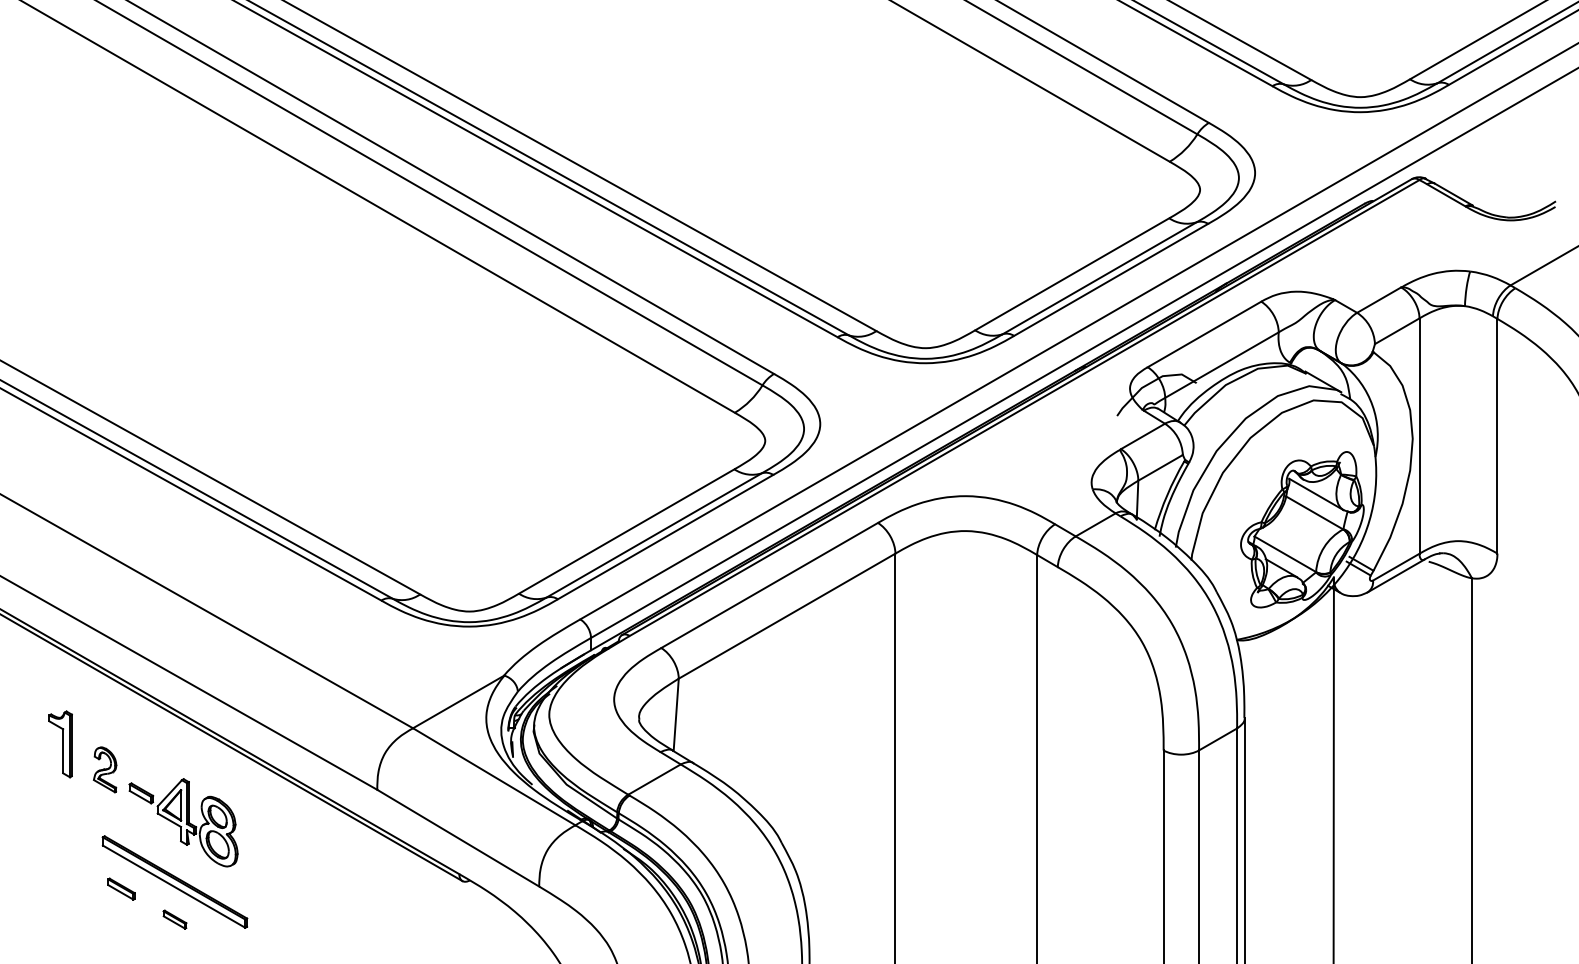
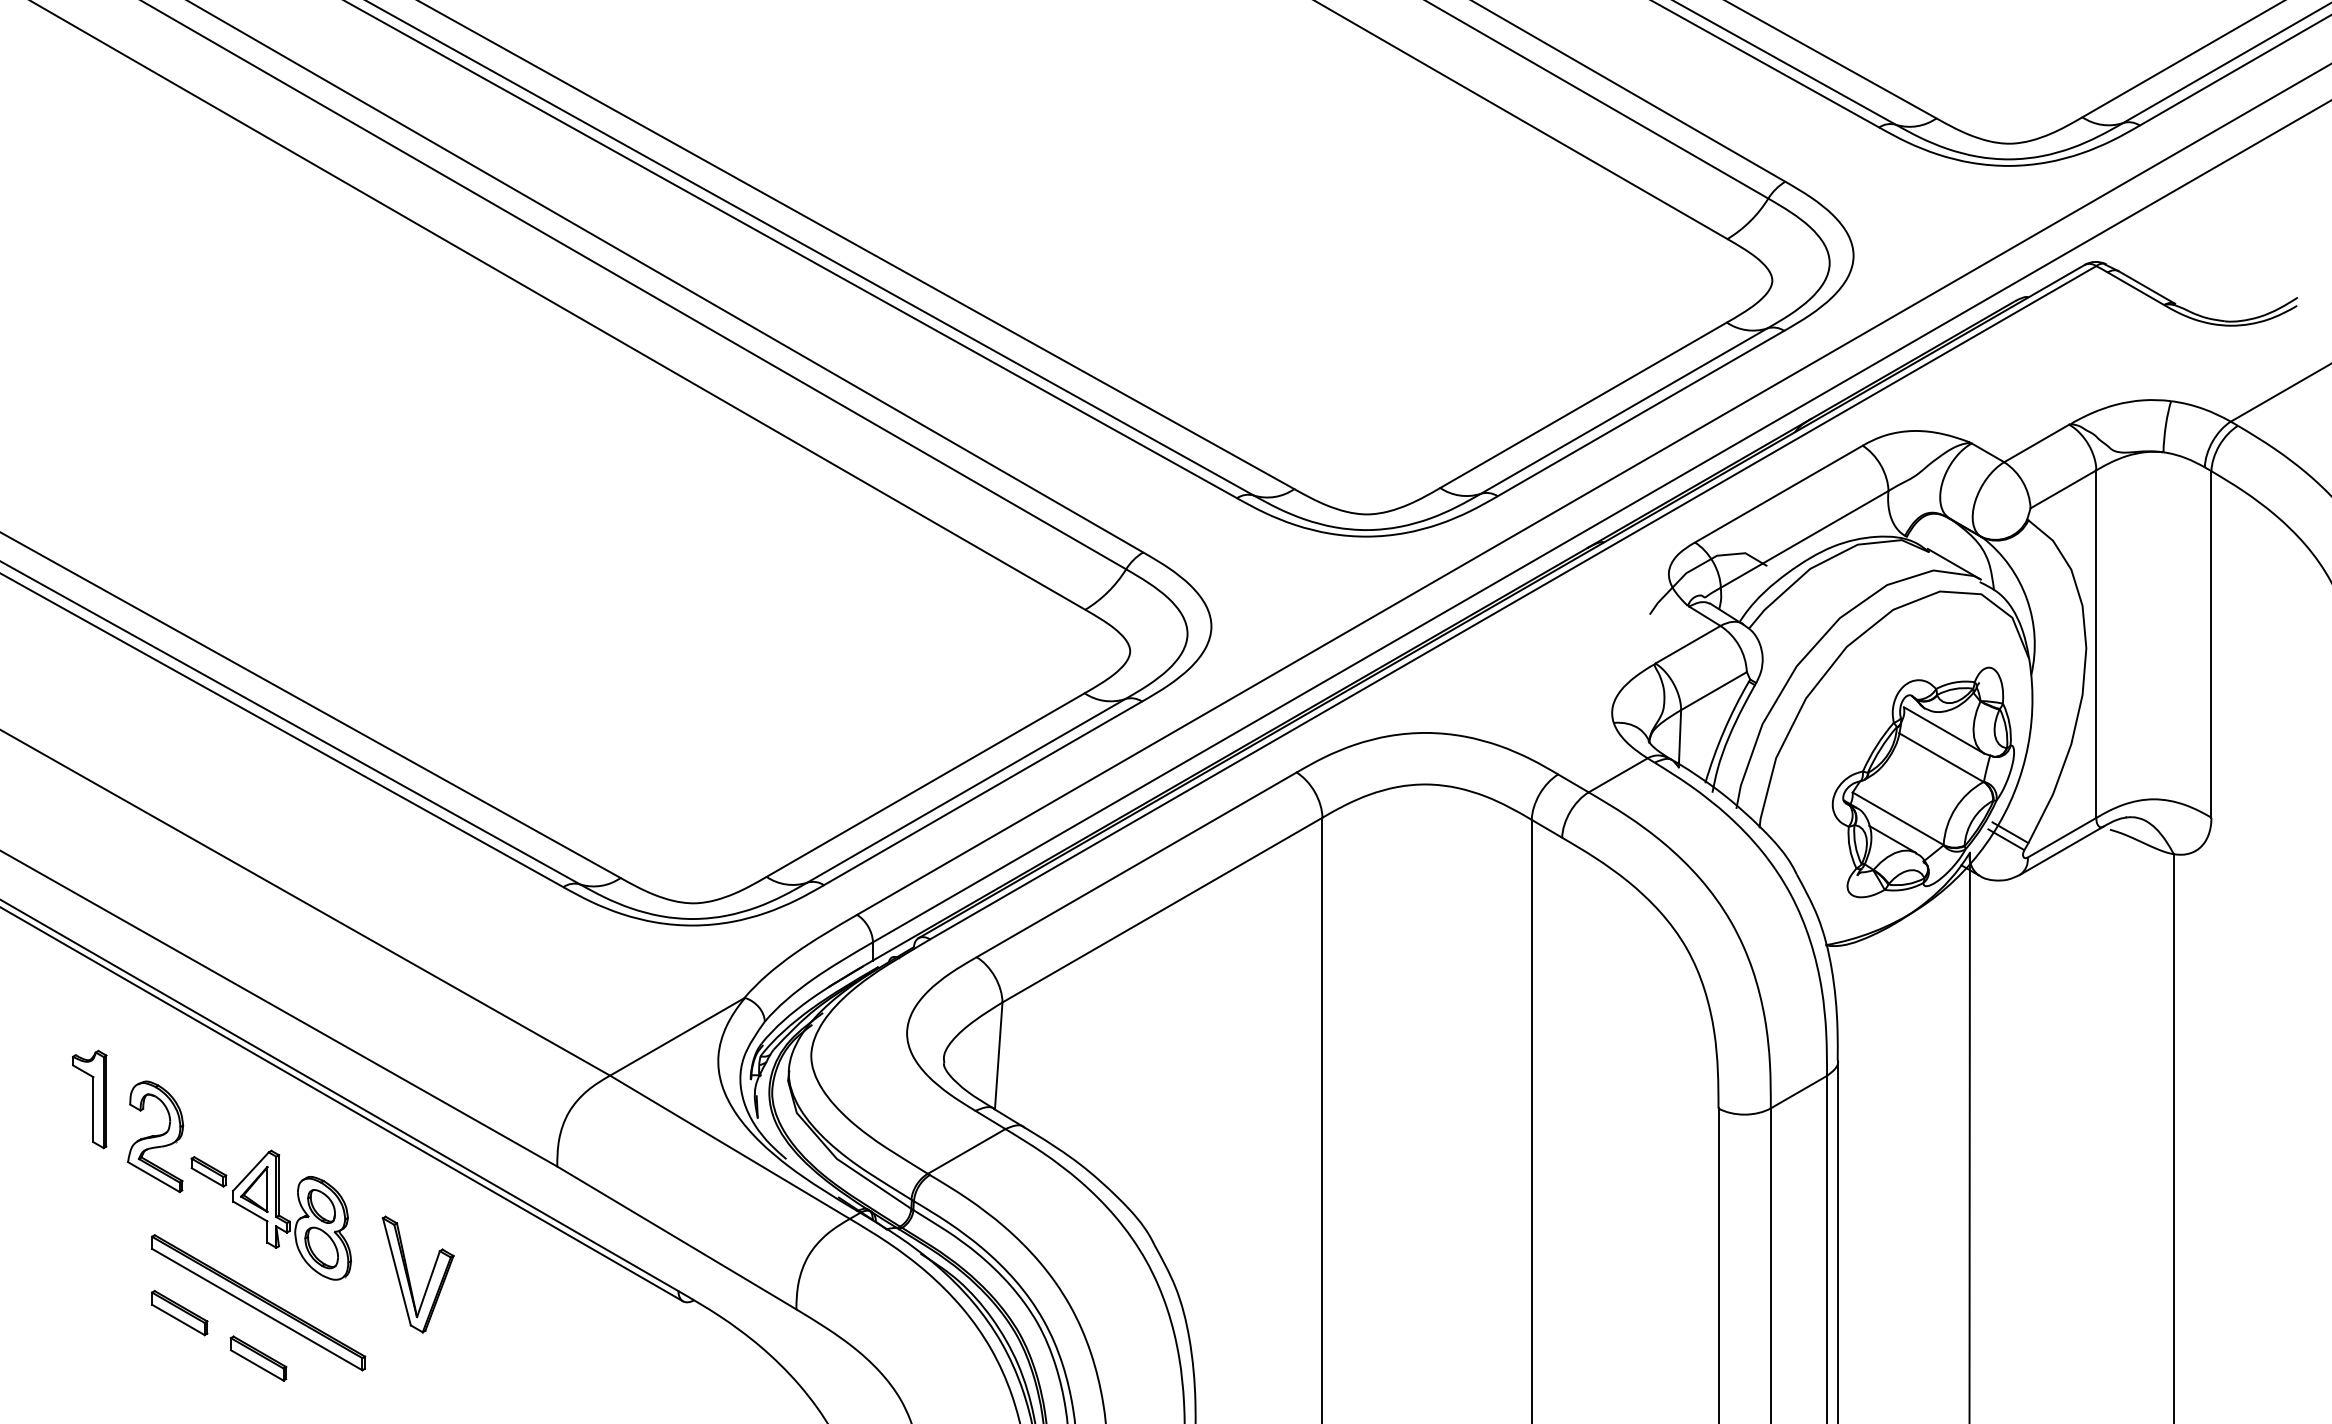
part: (104, 769) -> (154, 1136), size x1.67
part: (277, 863) -> (409, 1275), added
part: (121, 889) -> (179, 1313), size x1.43
part: (174, 919) -> (257, 1358), size x1.67

